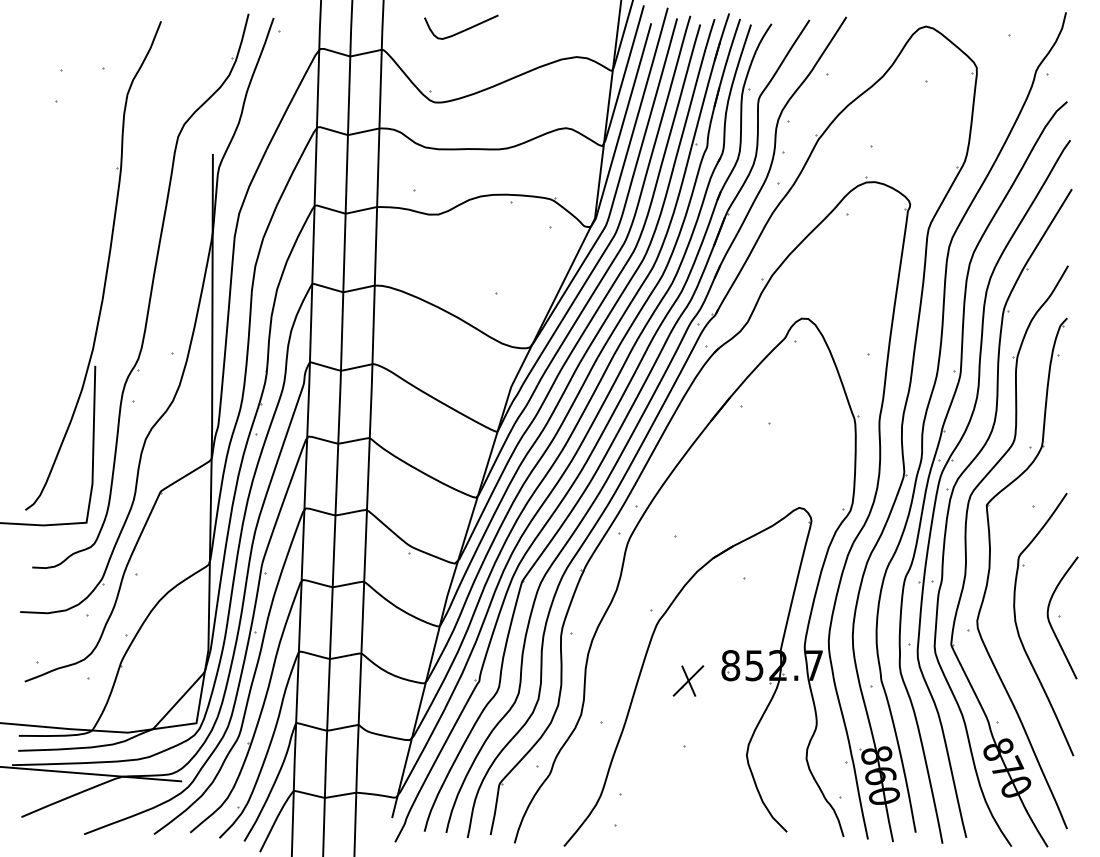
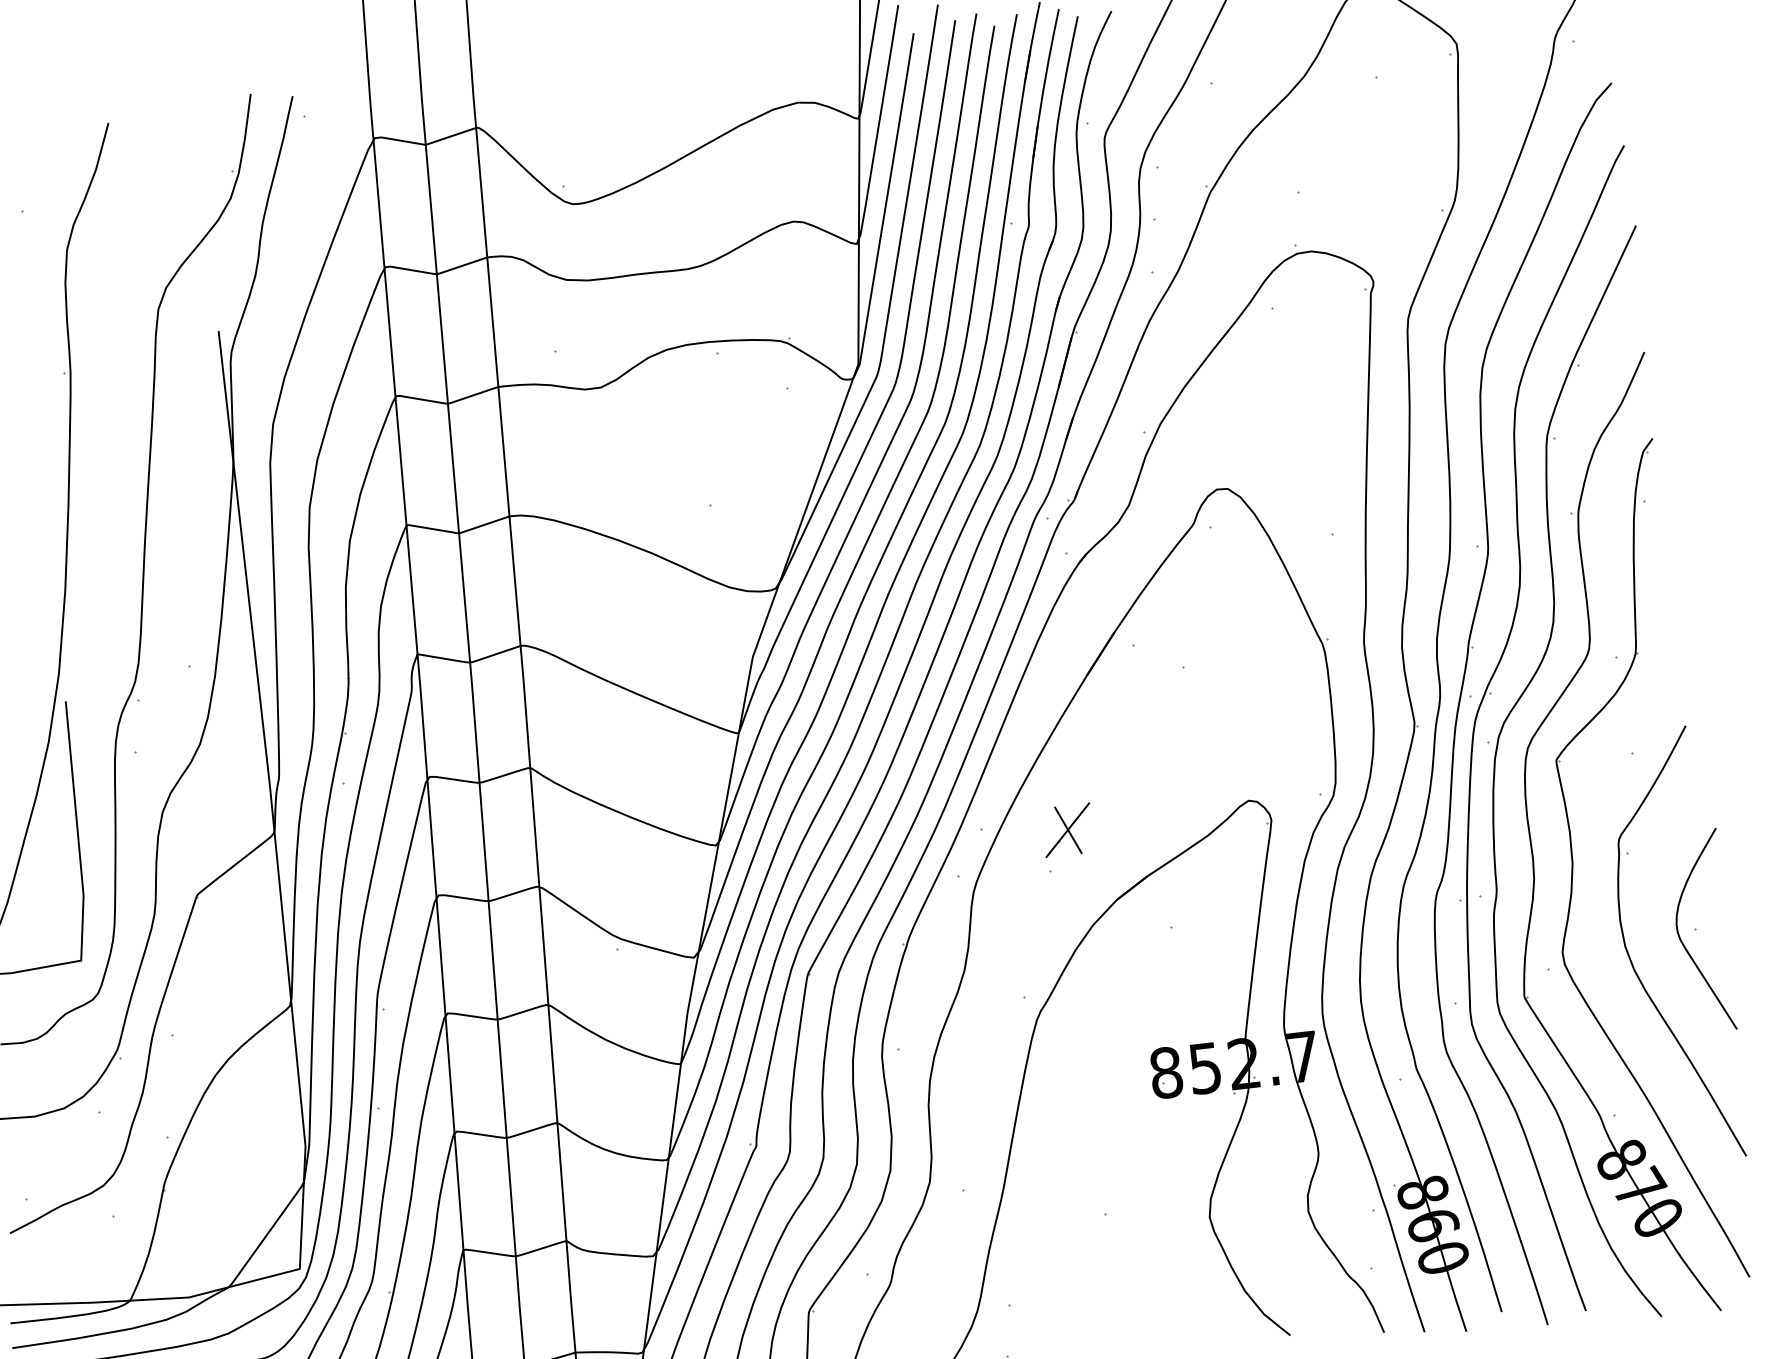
curve: (461, 30) -> (603, 81), removed
part: (688, 680) -> (1067, 829), moved

